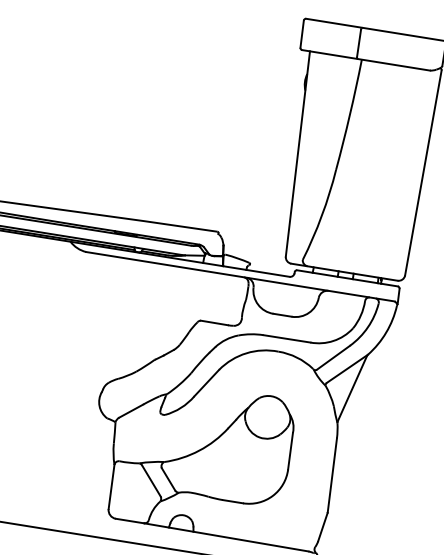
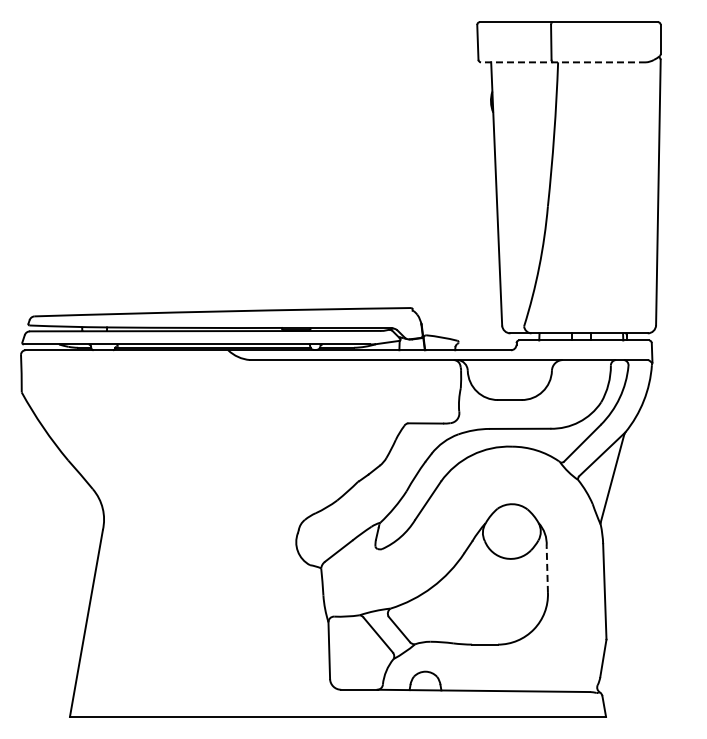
line: (366, 60) -> (563, 62), solid -> dashed
line: (290, 450) -> (547, 568), solid -> dashed

